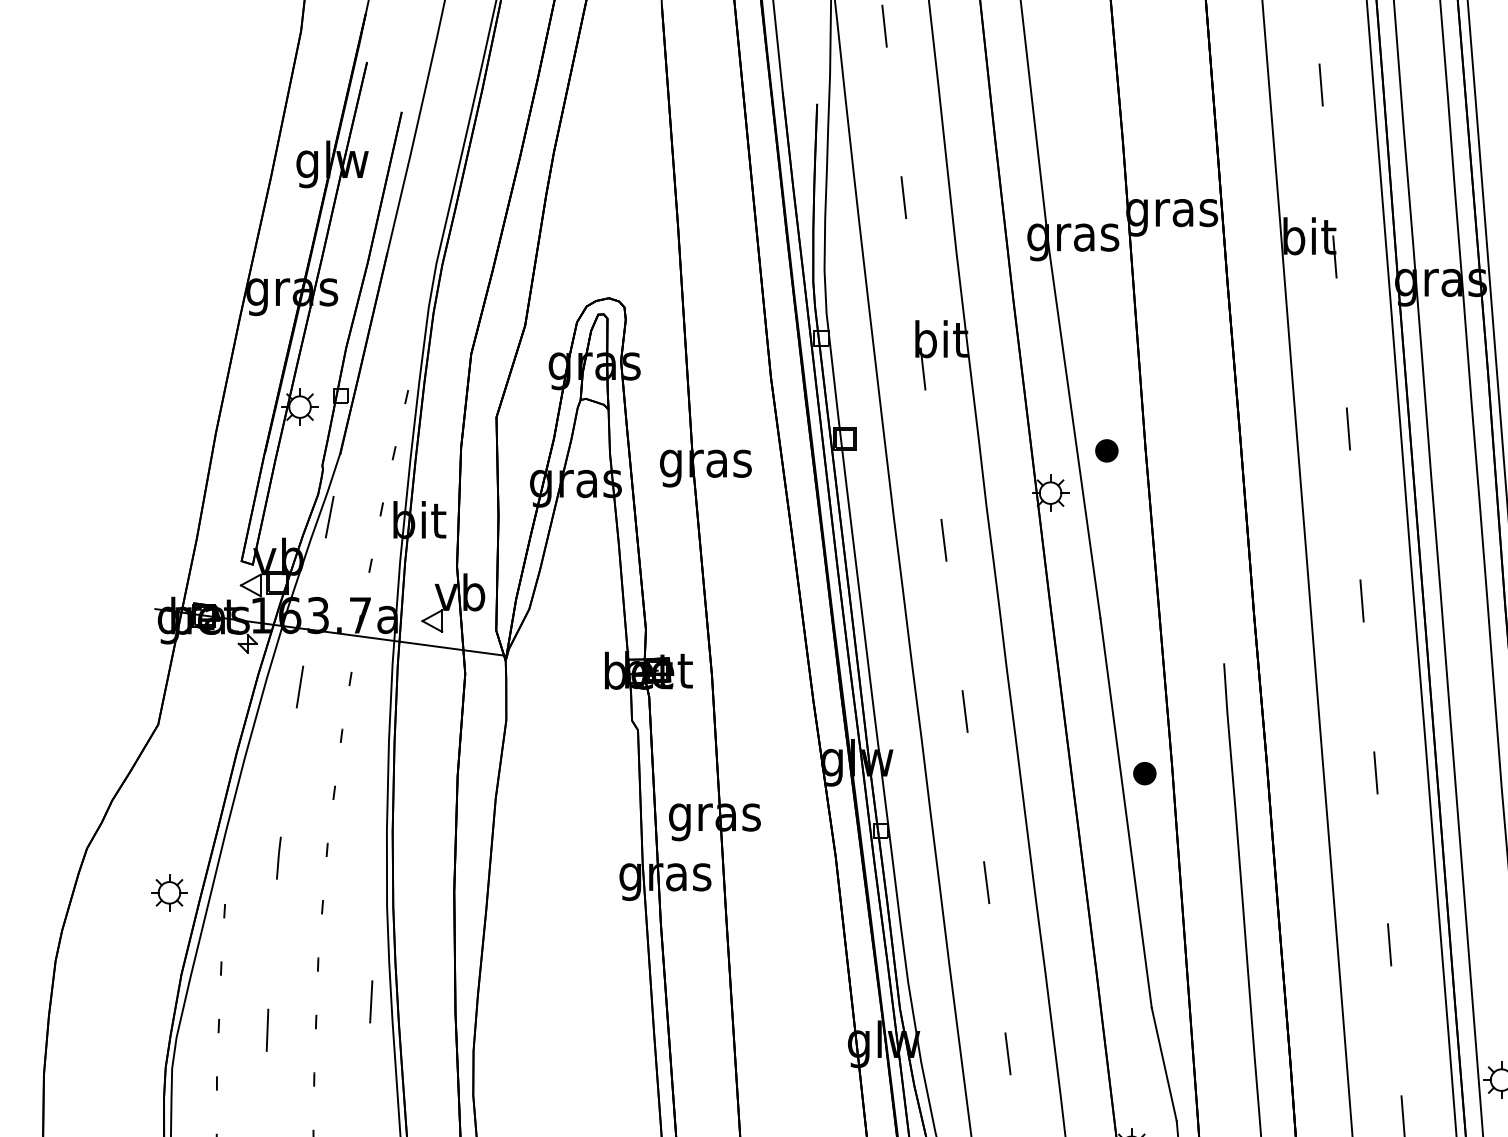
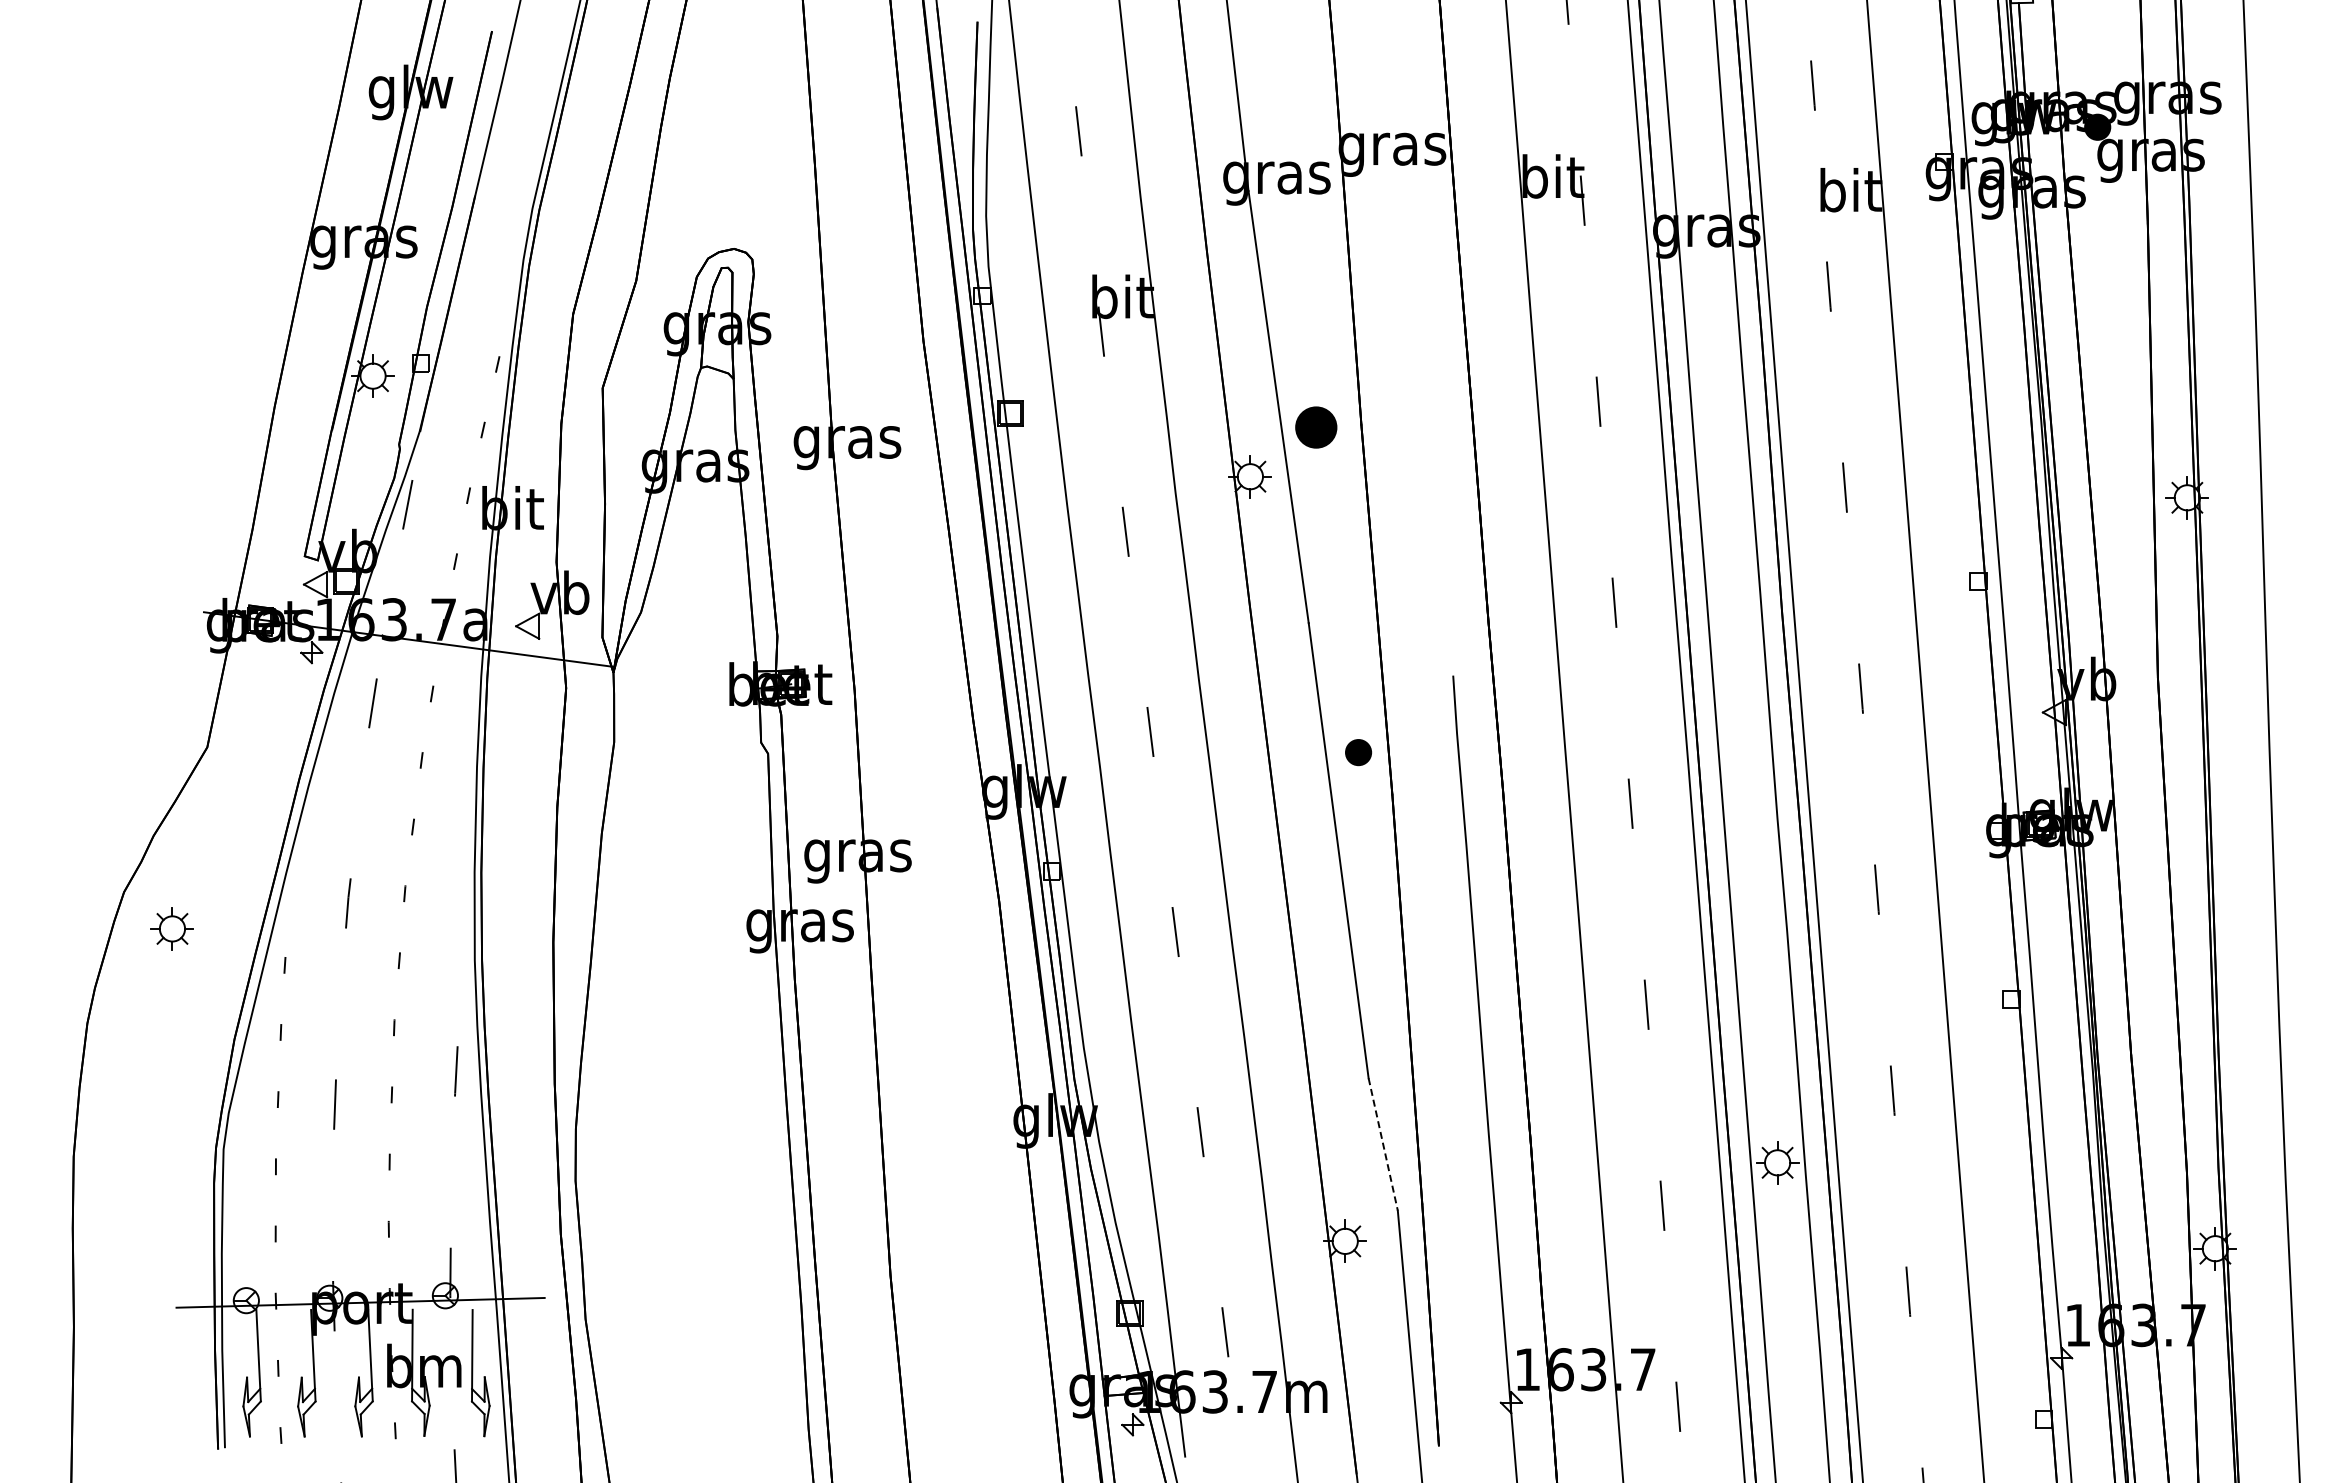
part: (1106, 450) -> (1315, 426), size x1.6
part: (1144, 773) -> (1358, 752), moved
part: (168, 892) -> (171, 928), moved
line: (1164, 1064) -> (1383, 1144), solid -> dashed

